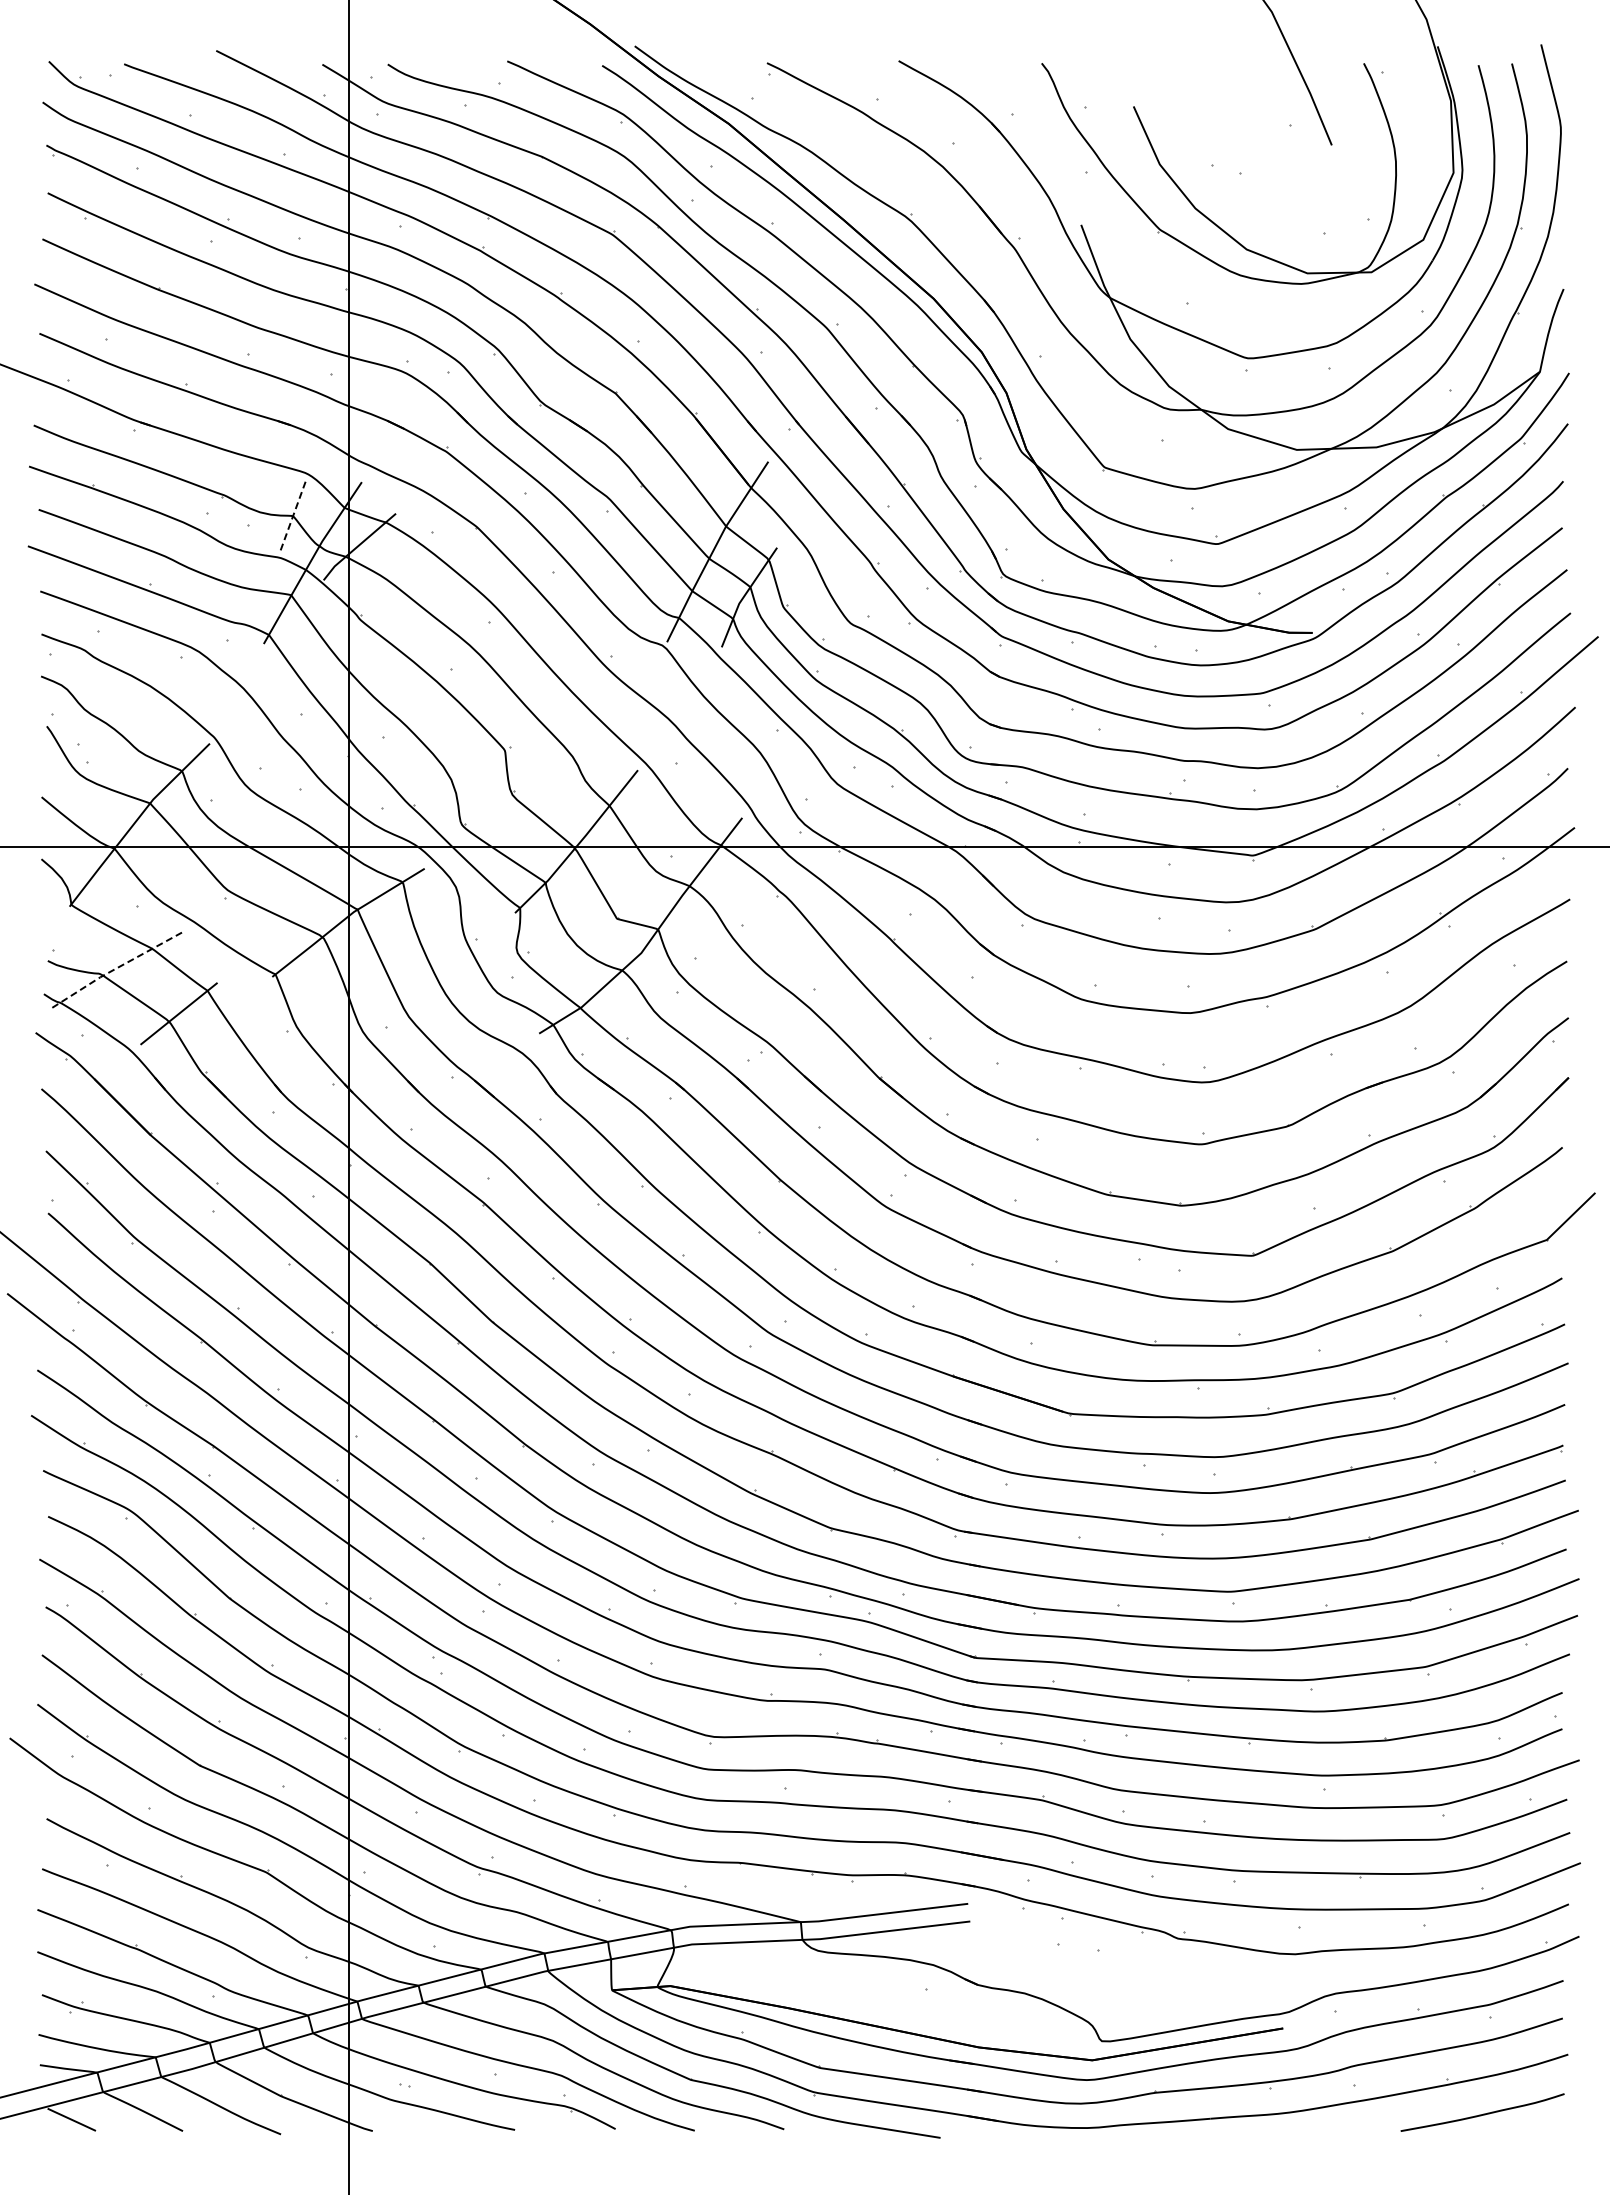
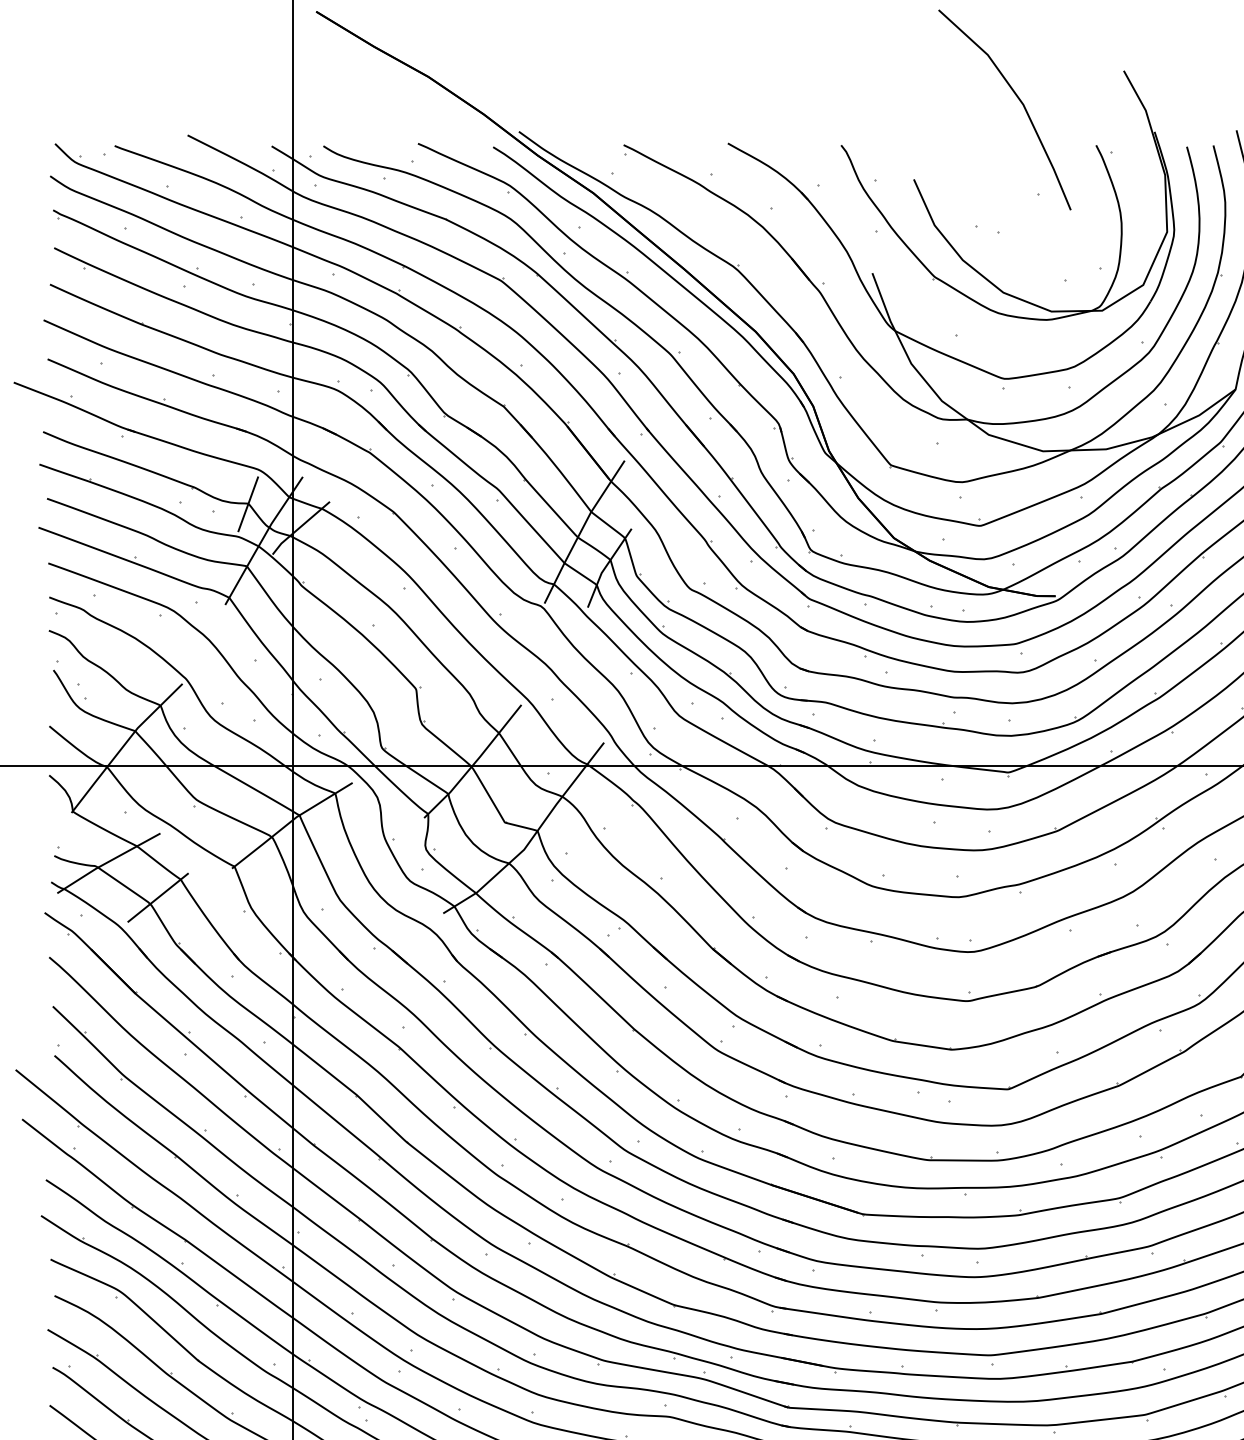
line: (292, 517) -> (247, 504), dashed -> solid
line: (115, 969) -> (107, 862), dashed -> solid

